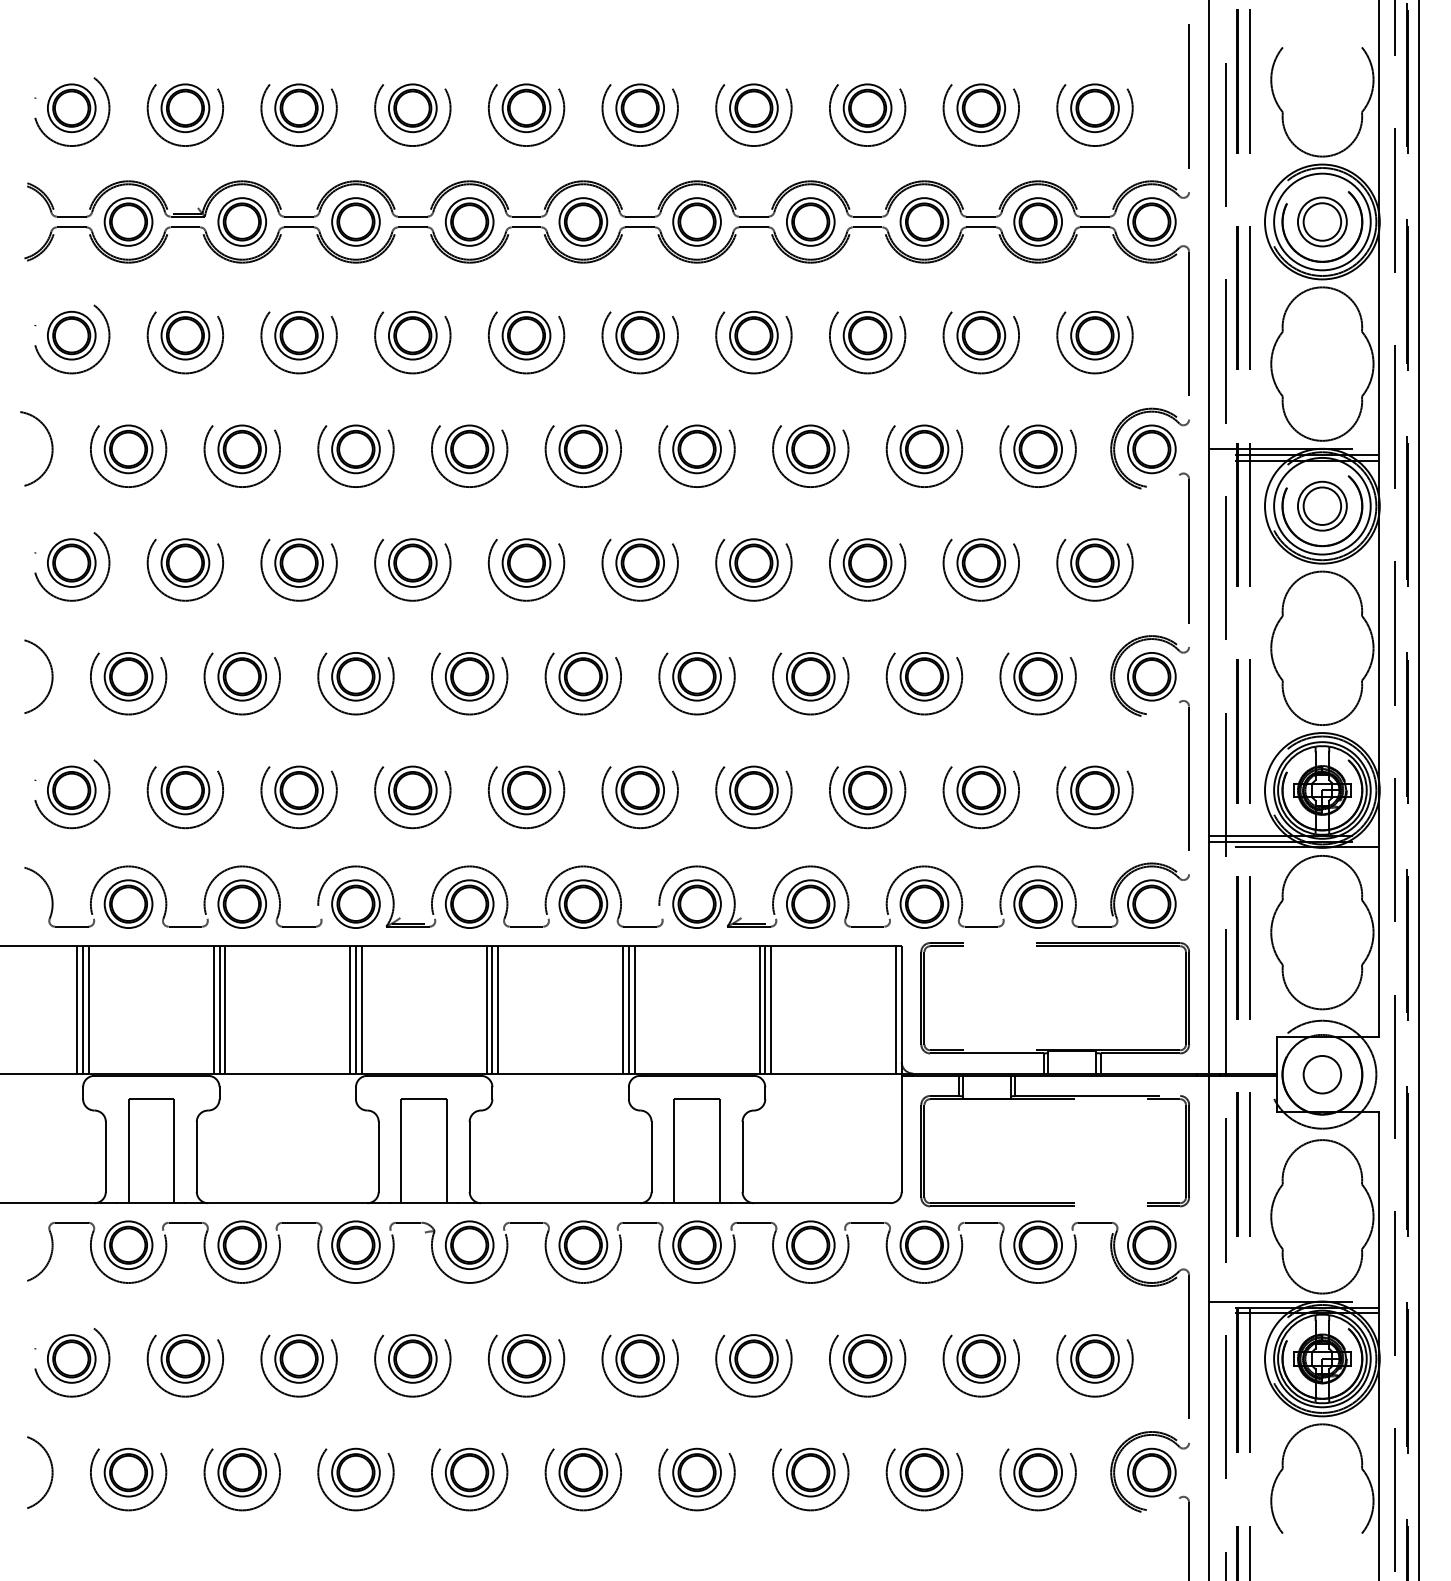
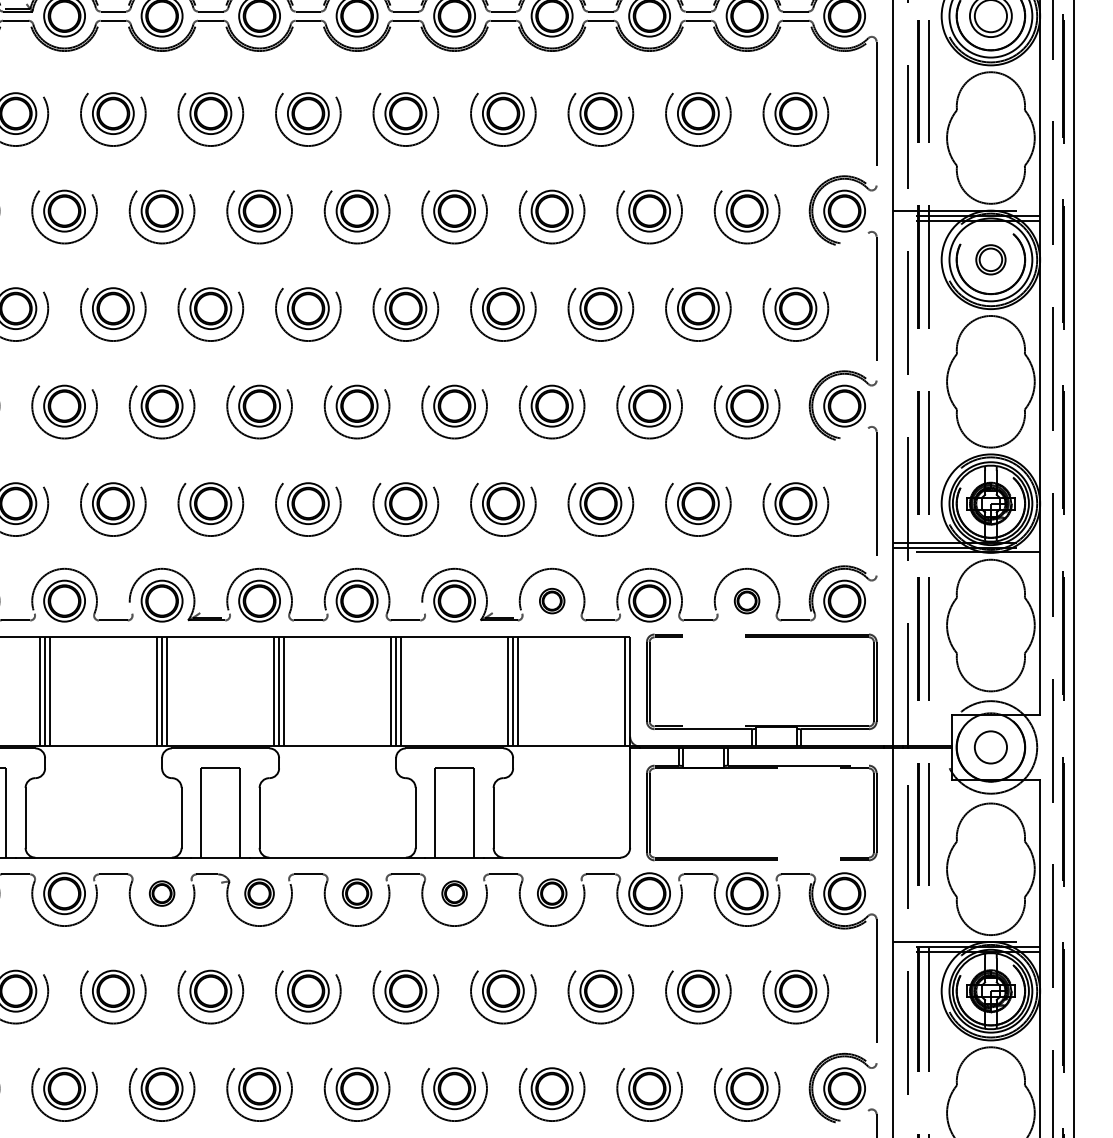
part: (1322, 505) -> (990, 259), size x0.7
part: (810, 903) -> (551, 600), size x0.6
part: (1037, 903) -> (746, 600), size x0.6
part: (355, 1244) -> (161, 893), size x0.6
part: (469, 1244) -> (259, 893), size x0.7
part: (583, 1244) -> (357, 893), size x0.7
part: (696, 1244) -> (454, 893), size x0.6
part: (810, 1244) -> (551, 893), size x0.7

